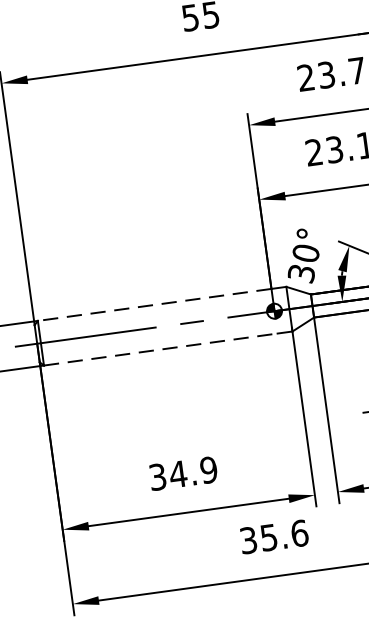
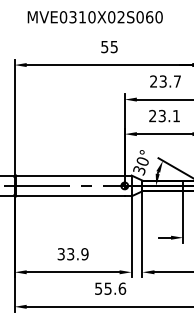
line: (154, 304) -> (70, 175), dashed -> solid
line: (162, 349) -> (71, 196), dashed -> solid
text: (177, 474) -> (70, 254), 34.9 -> 33.9
text: (248, 539) -> (98, 288), 35.6 -> 55.6

